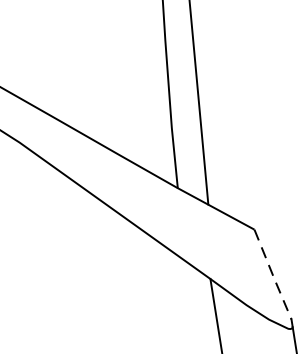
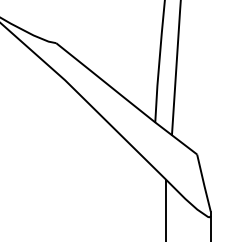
line: (274, 276) -> (204, 184), dashed -> solid

